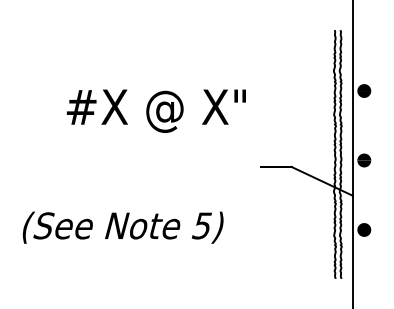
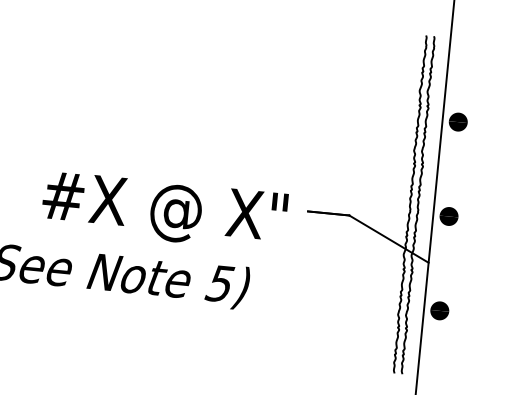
text: (156, 110) -> (164, 210), moved

